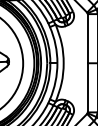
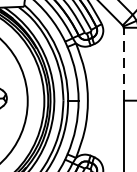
line: (87, 38) -> (123, 63), solid -> dashed

